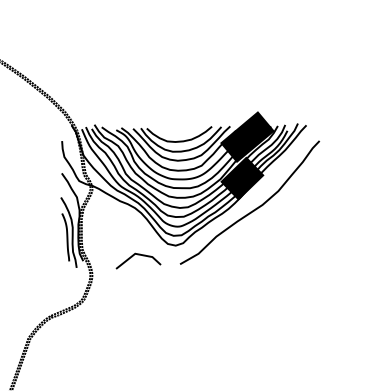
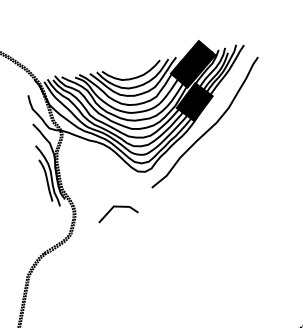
line: (138, 255) -> (116, 207), moved

